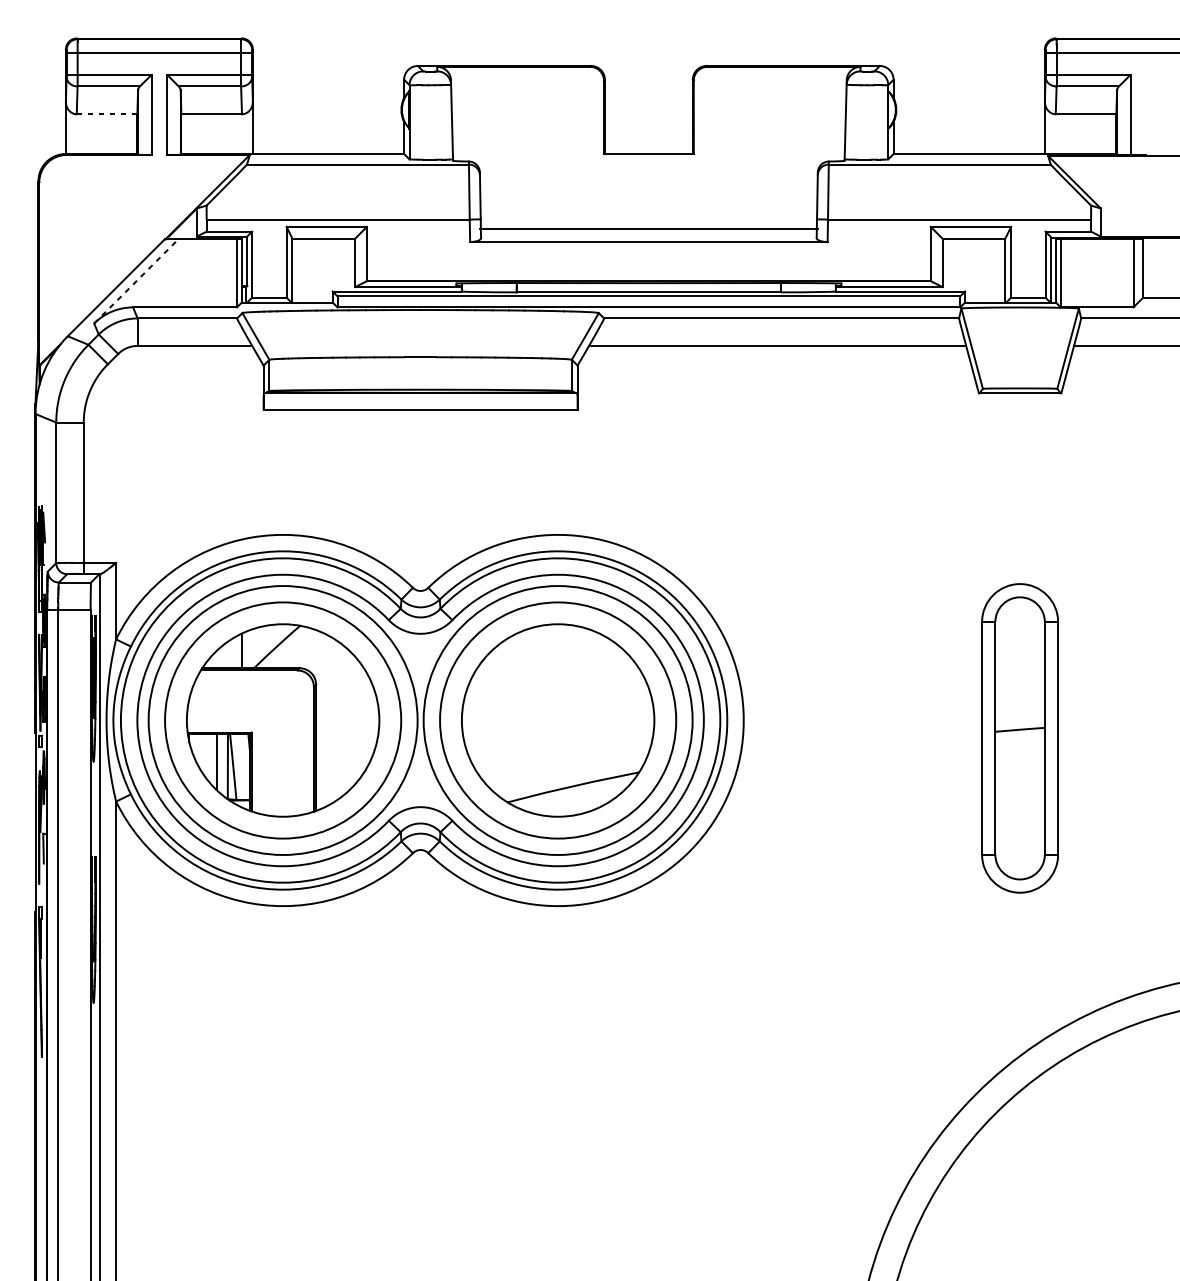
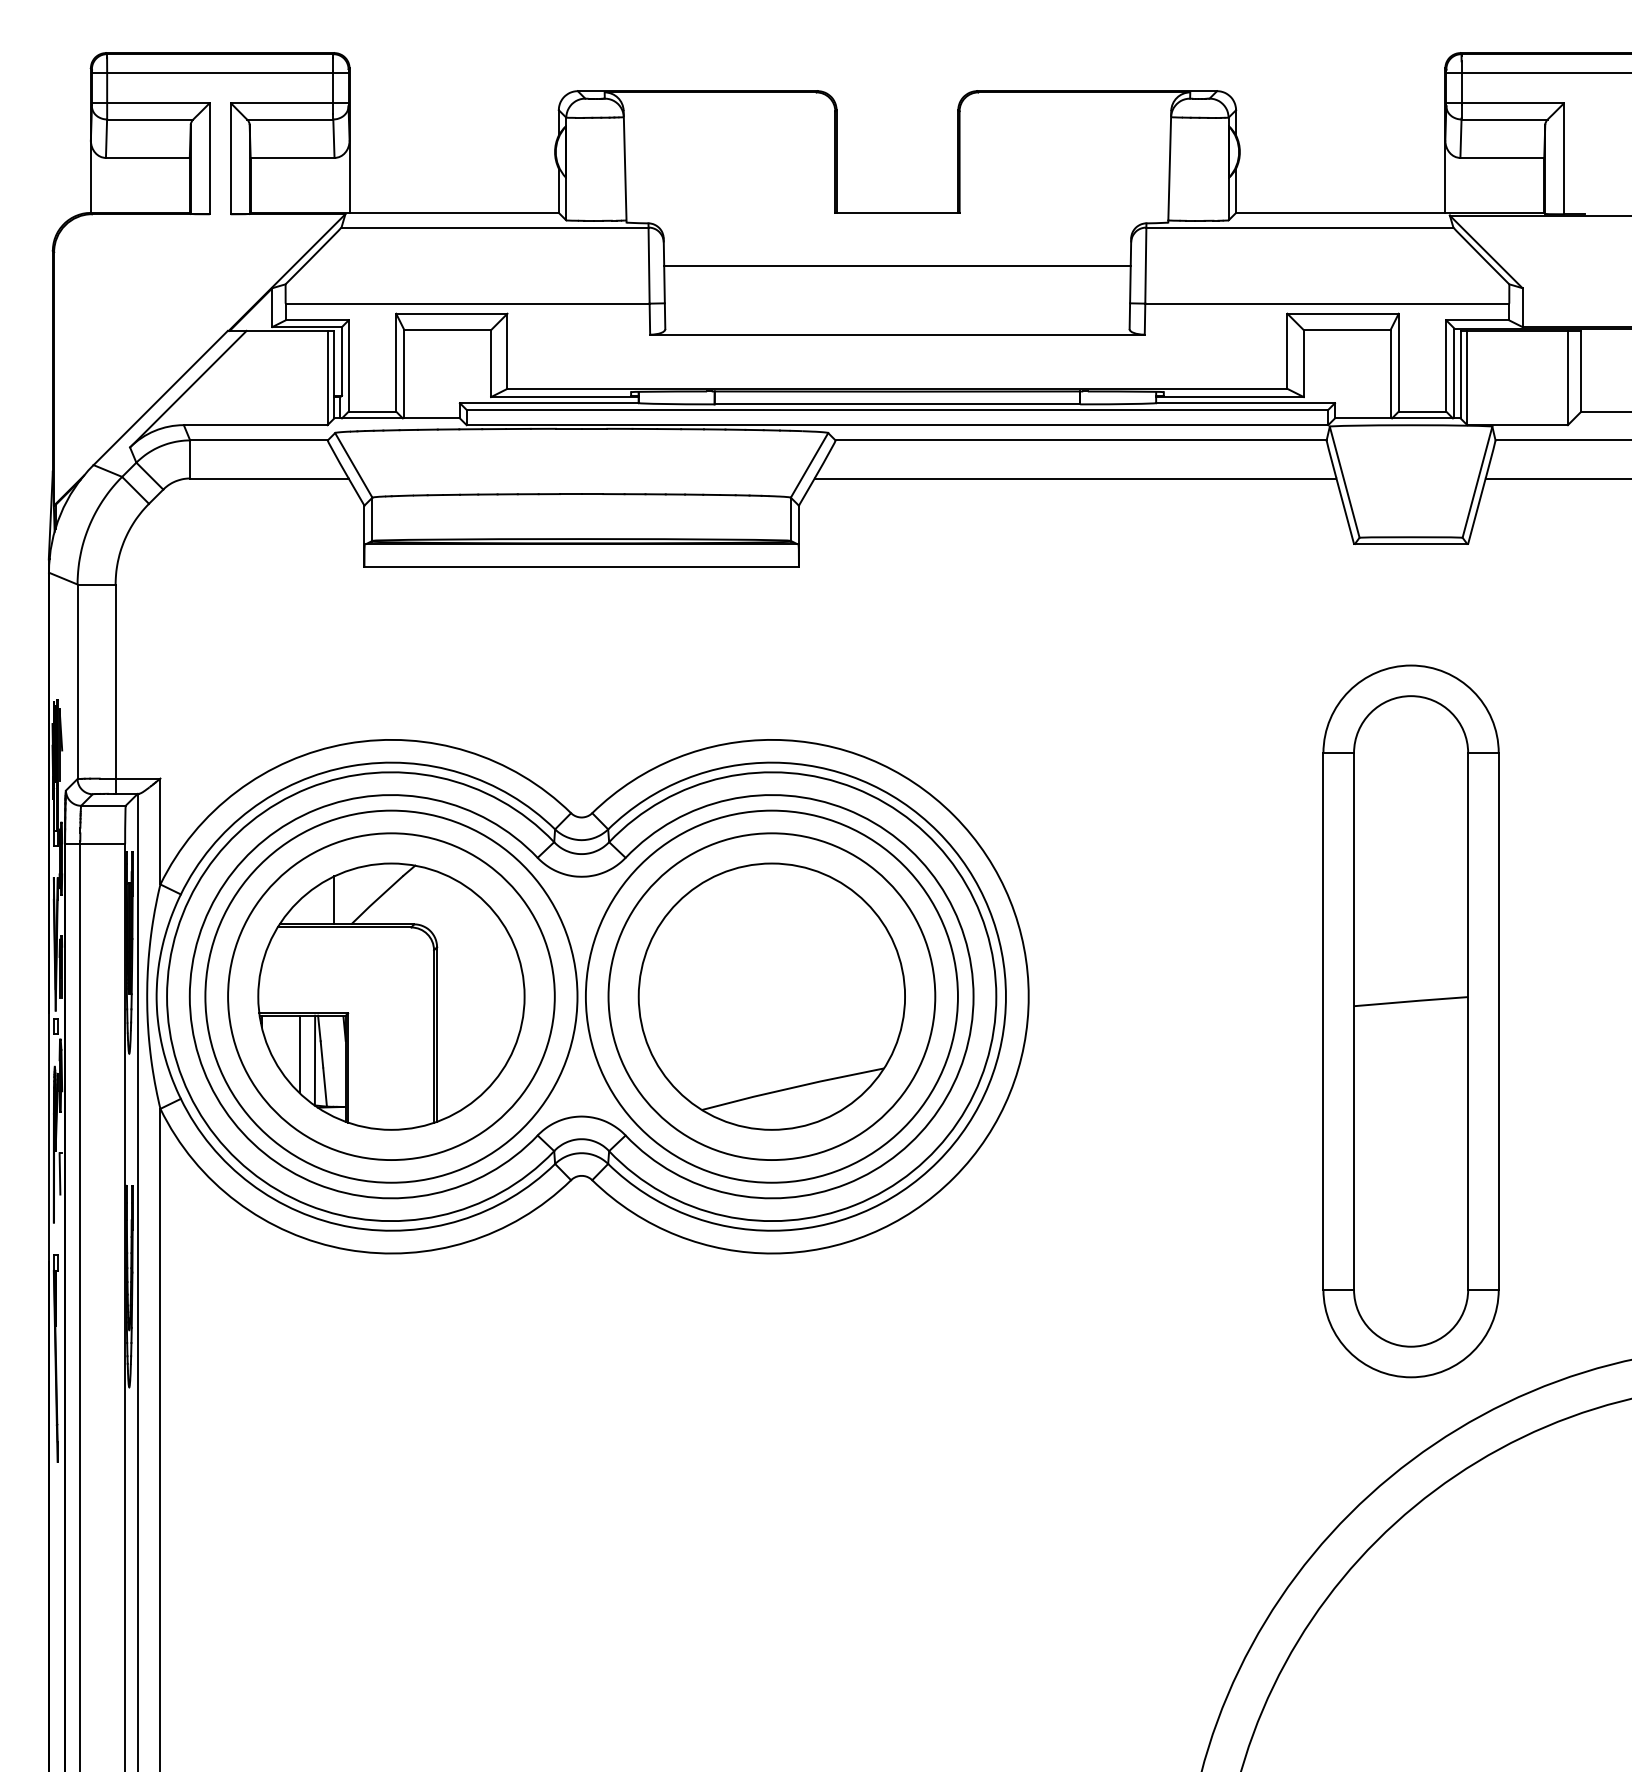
line: (106, 113) -> (147, 157), dashed -> solid
line: (648, 229) -> (897, 266), moved
line: (136, 280) -> (188, 388), dashed -> solid
part: (1019, 738) -> (1410, 1021), size x1.67

